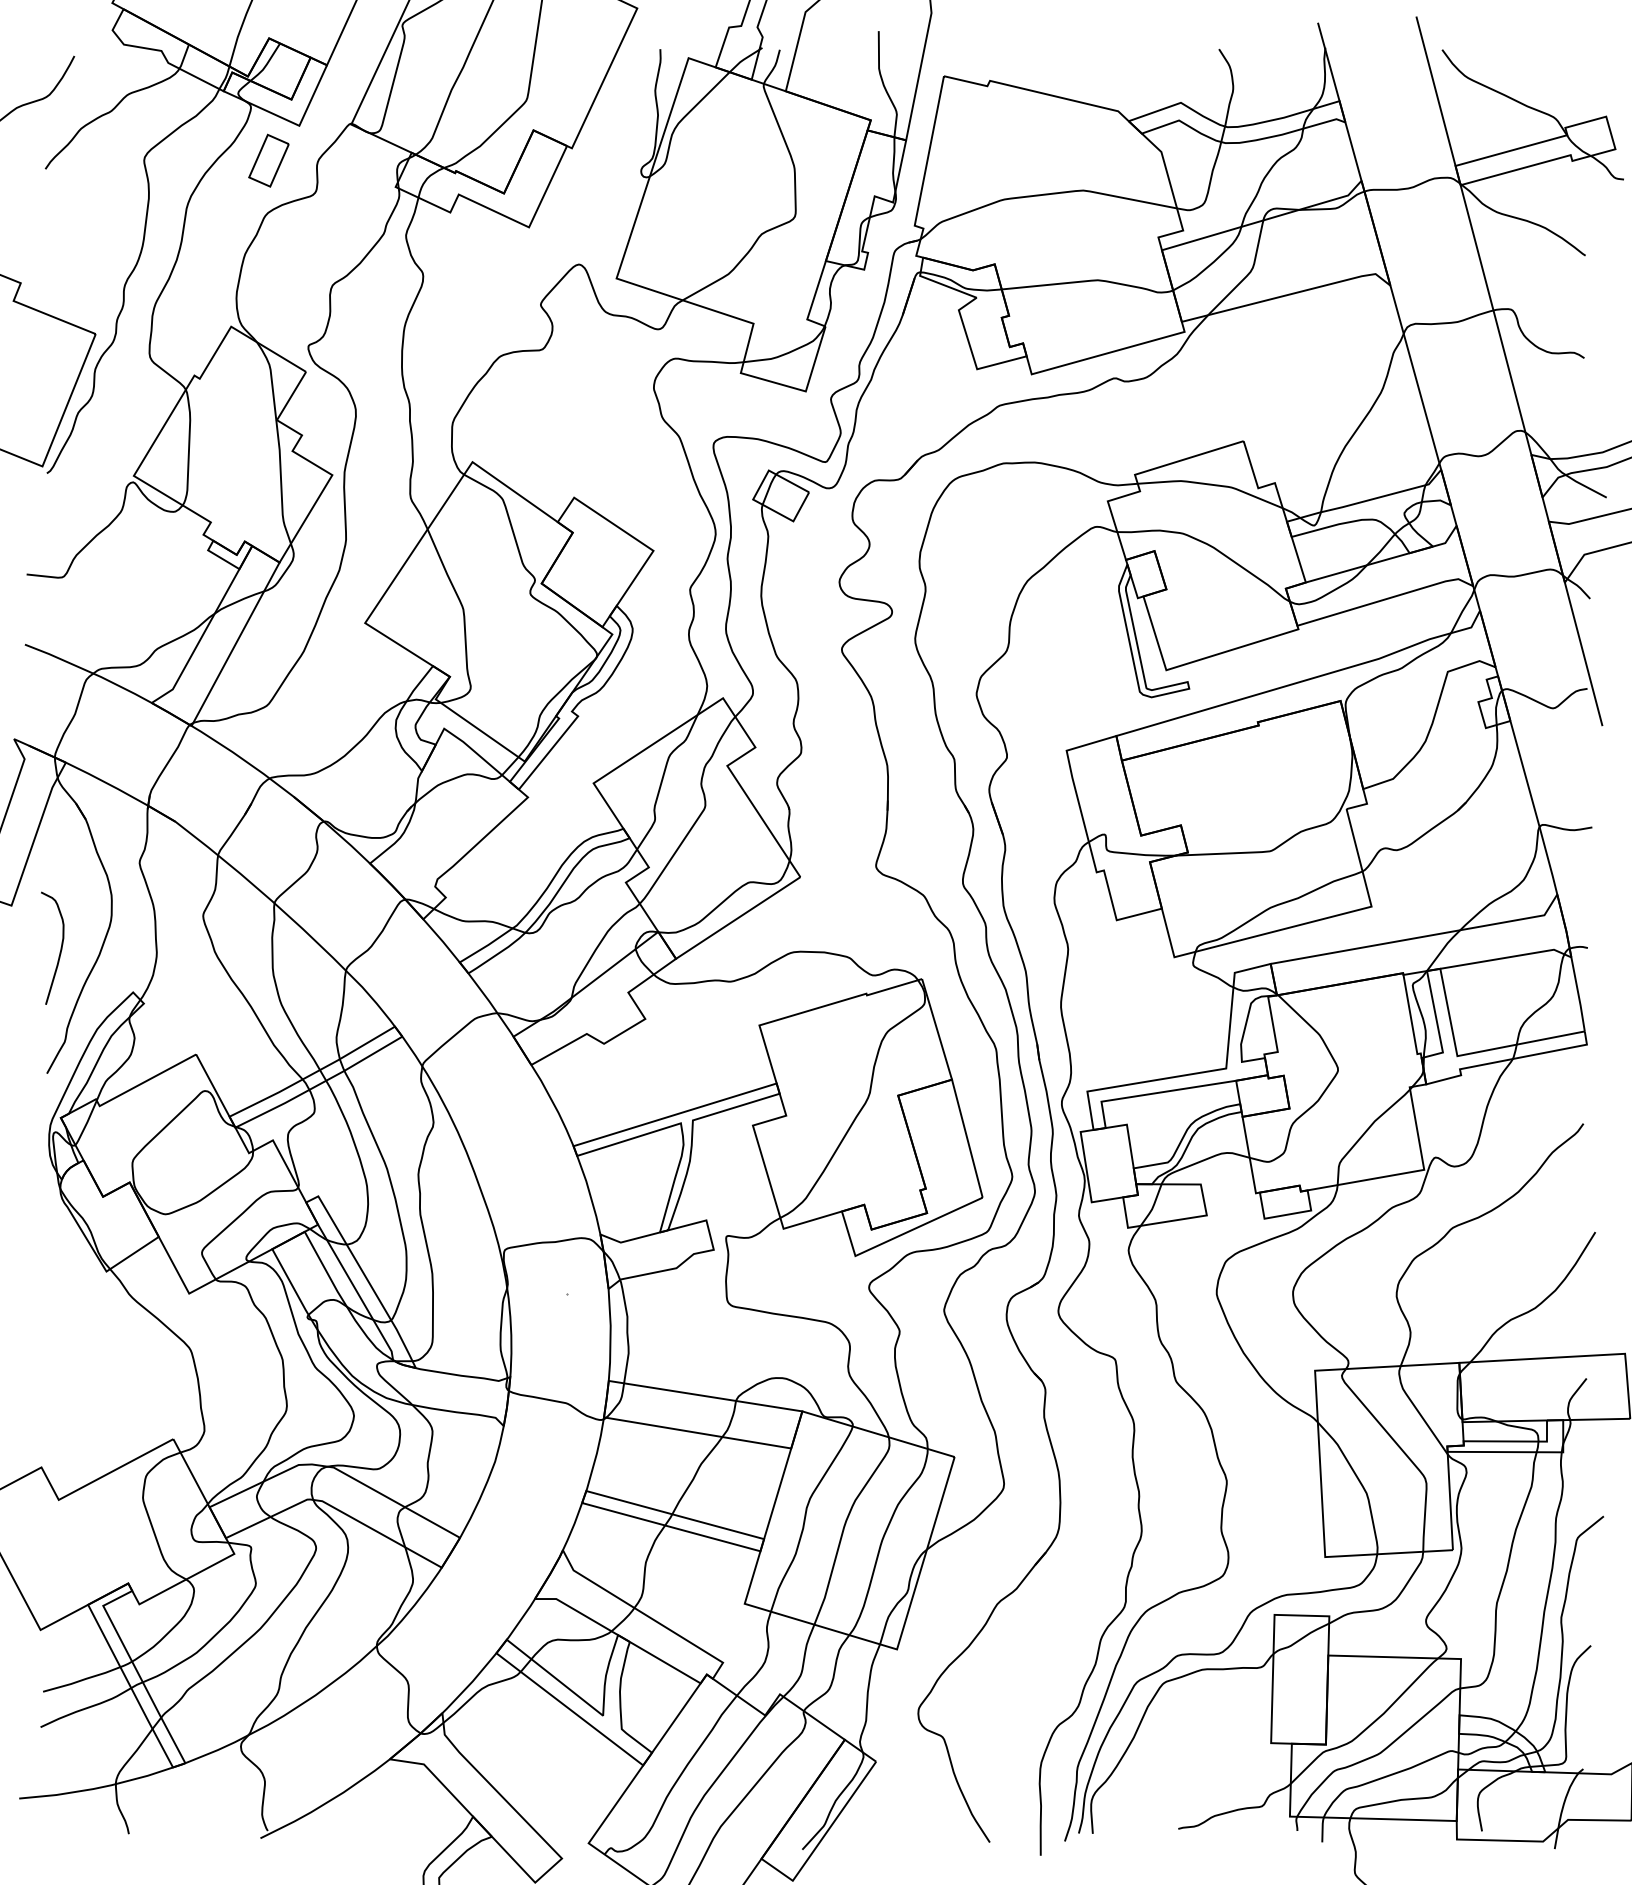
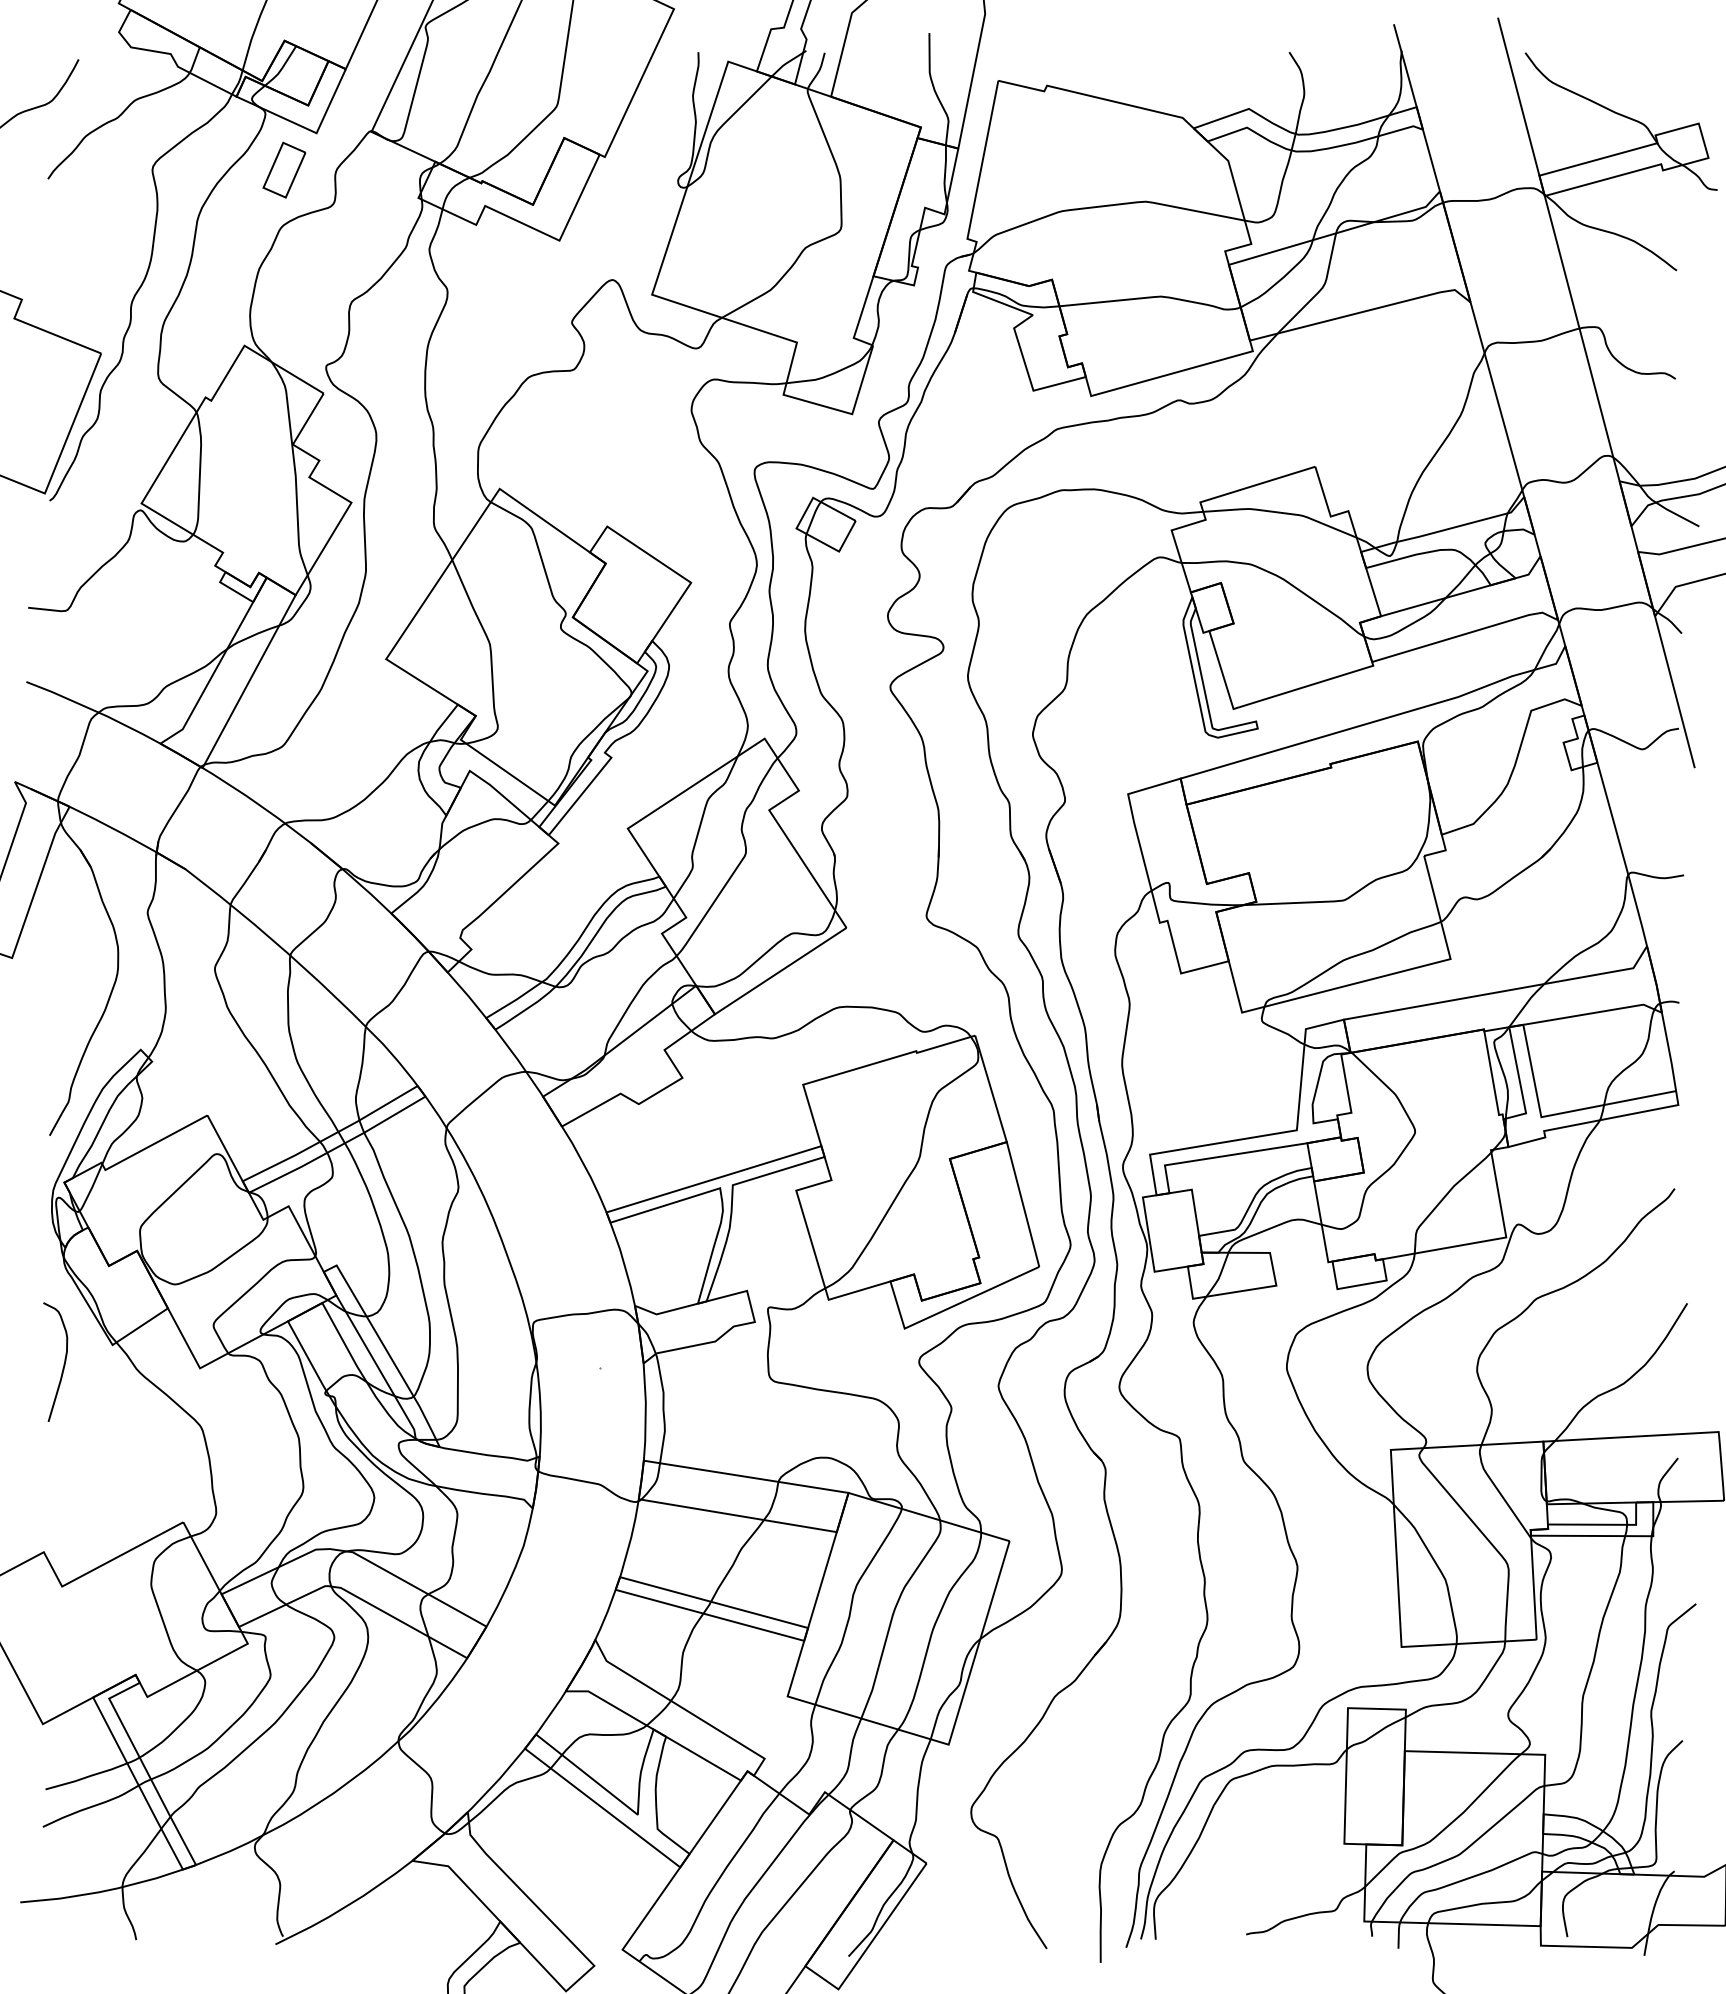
curve: (60, 950) -> (63, 1364), moved

